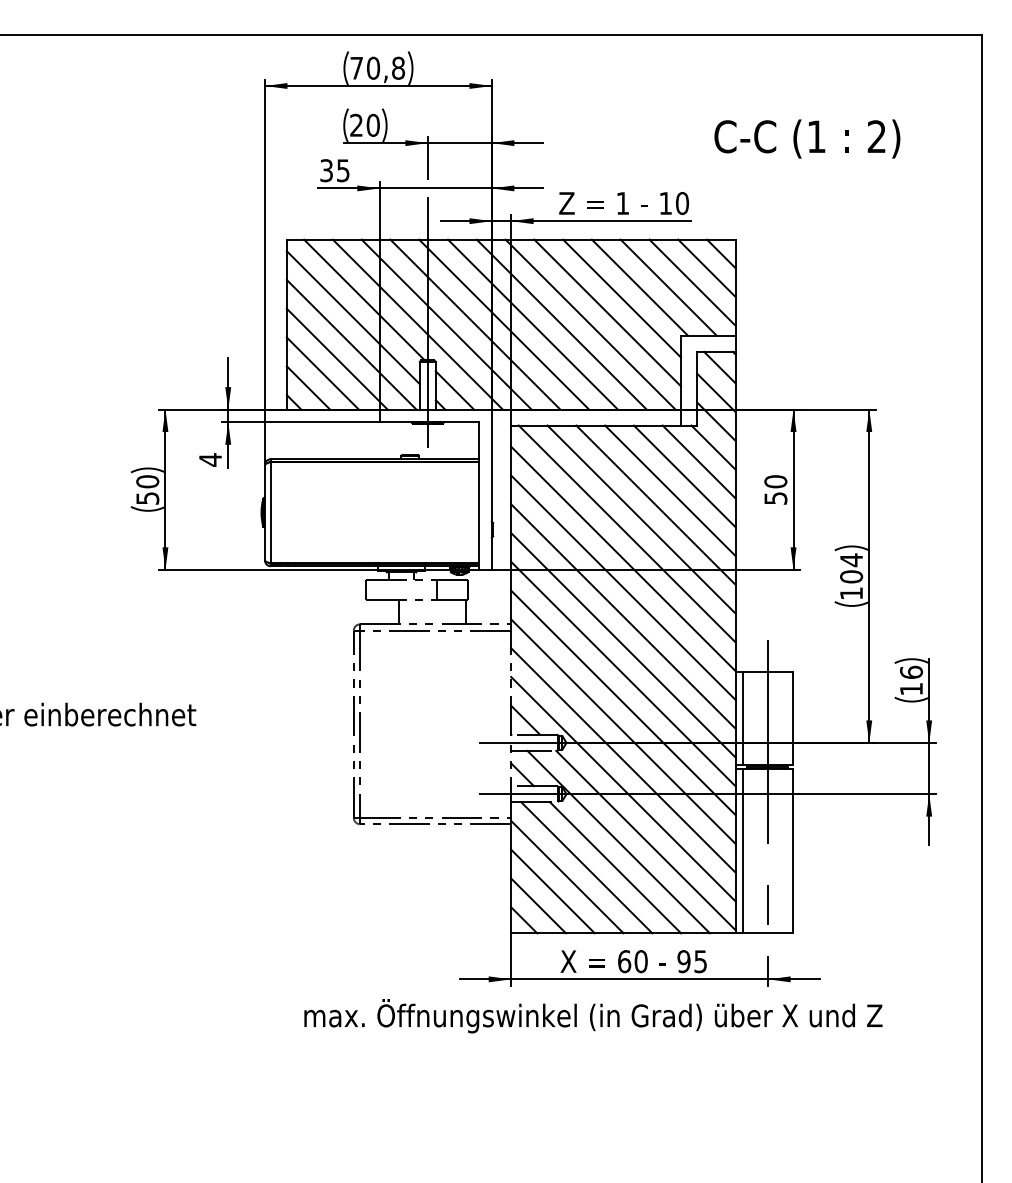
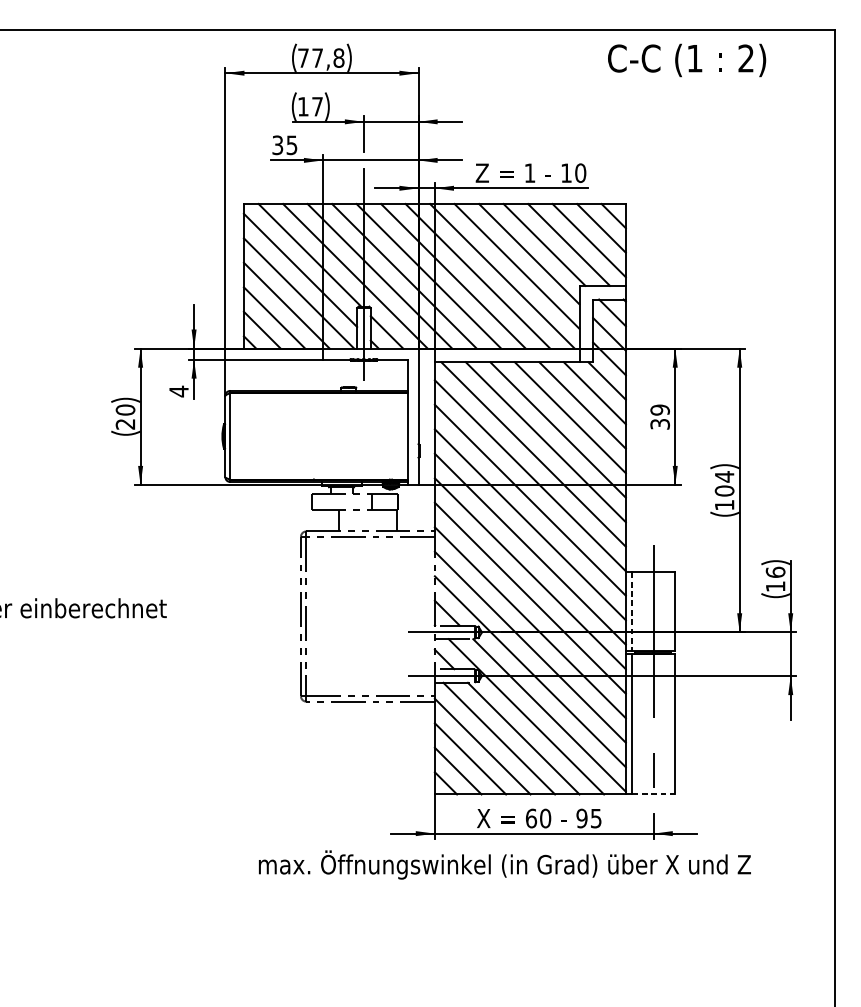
text: (373, 67) -> (317, 57), 70,8 -> 77,8
text: (364, 124) -> (310, 105), 20 -> 17
text: (807, 138) -> (687, 60), moved
text: (775, 489) -> (659, 416), 50 -> 39
text: (147, 498) -> (125, 424), 50 -> 20
line: (743, 719) -> (632, 612), solid -> dashed
line: (768, 933) -> (653, 794), solid -> dashed

